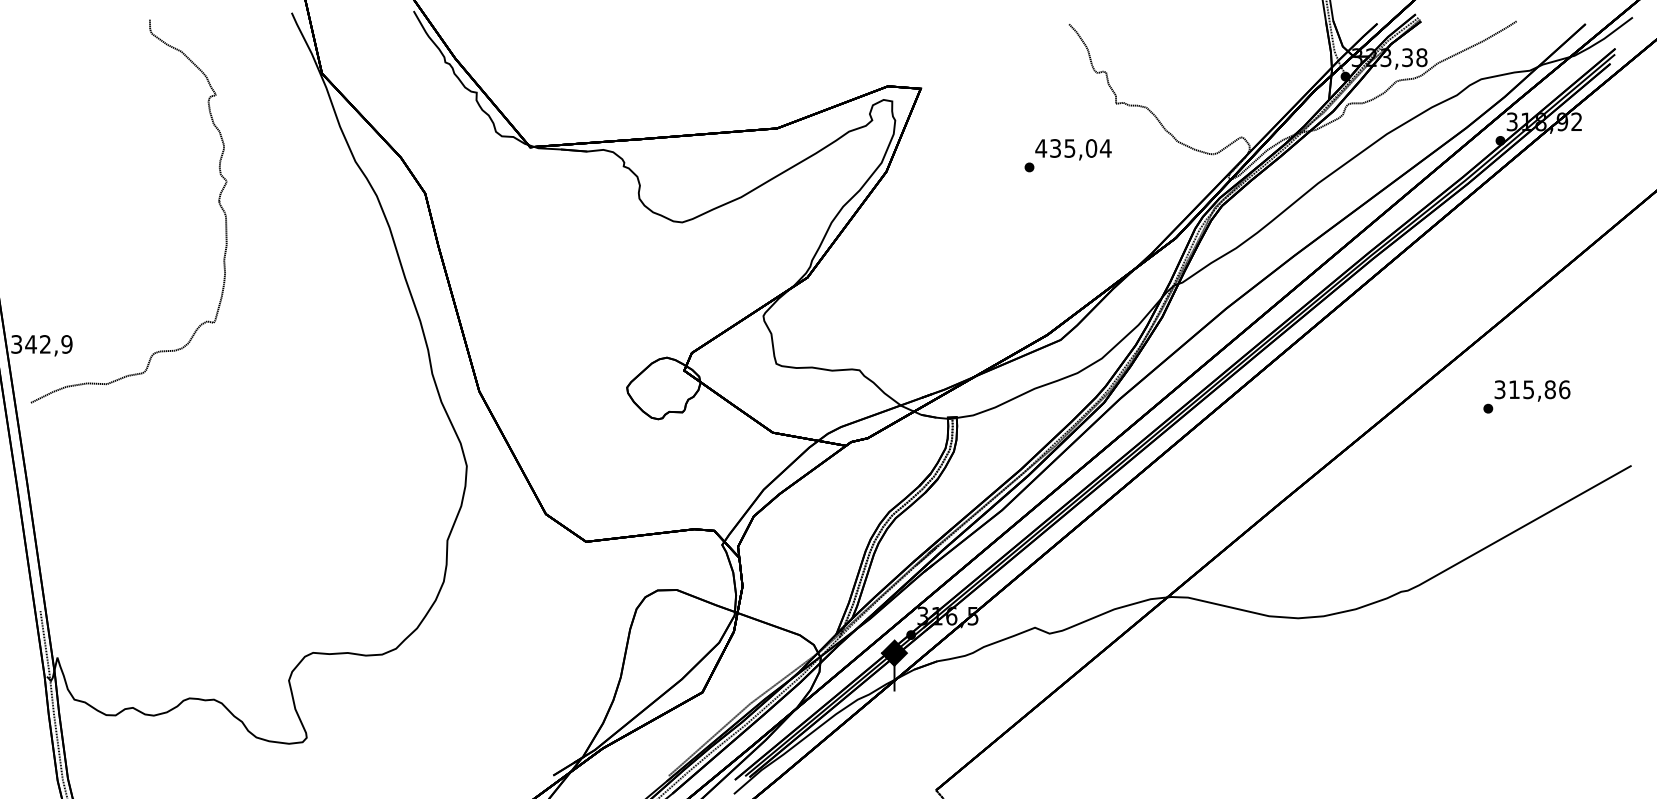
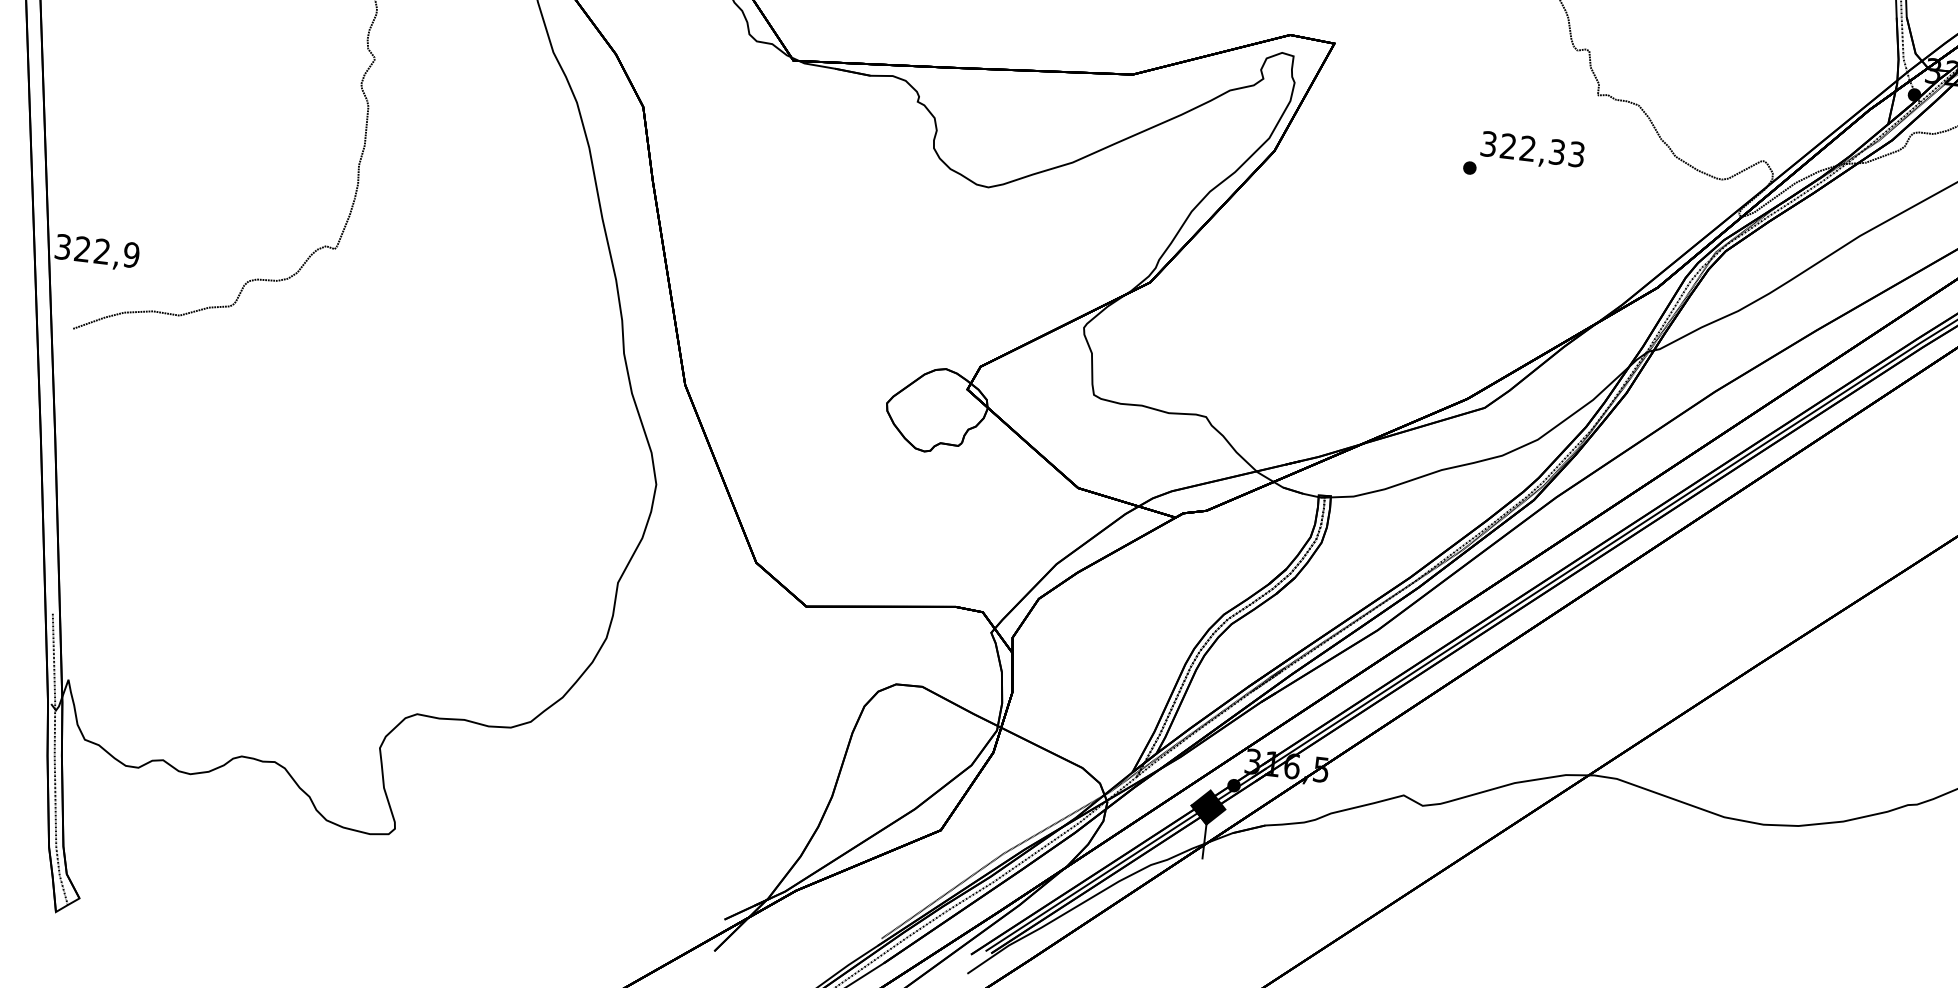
text: (1073, 148) -> (1532, 149), 435,04 -> 322,33
text: (30, 344) -> (81, 249), 342,9 -> 322,9

